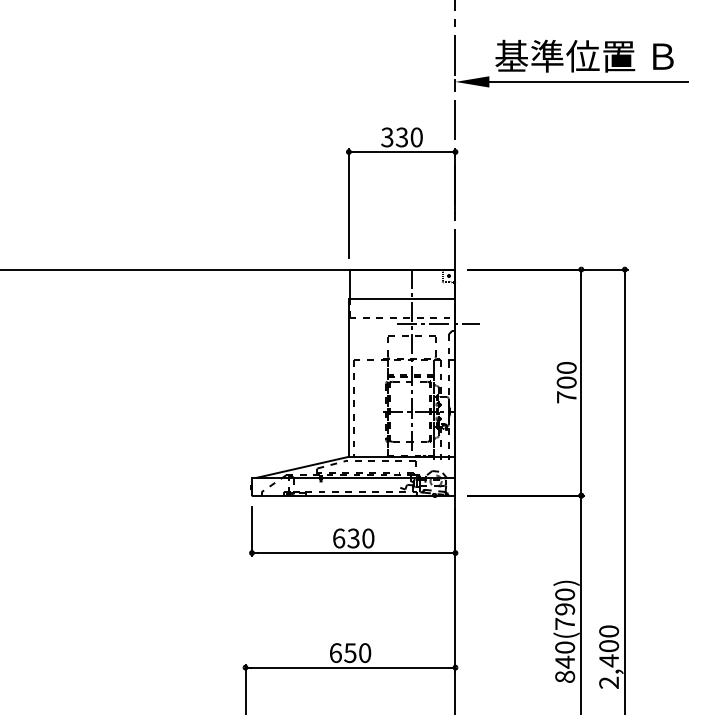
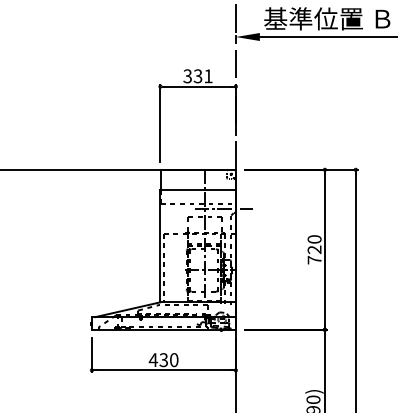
text: (416, 137) -> (208, 76), 330 -> 331
text: (566, 382) -> (314, 249), 700 -> 720
text: (338, 538) -> (153, 360), 630 -> 430

